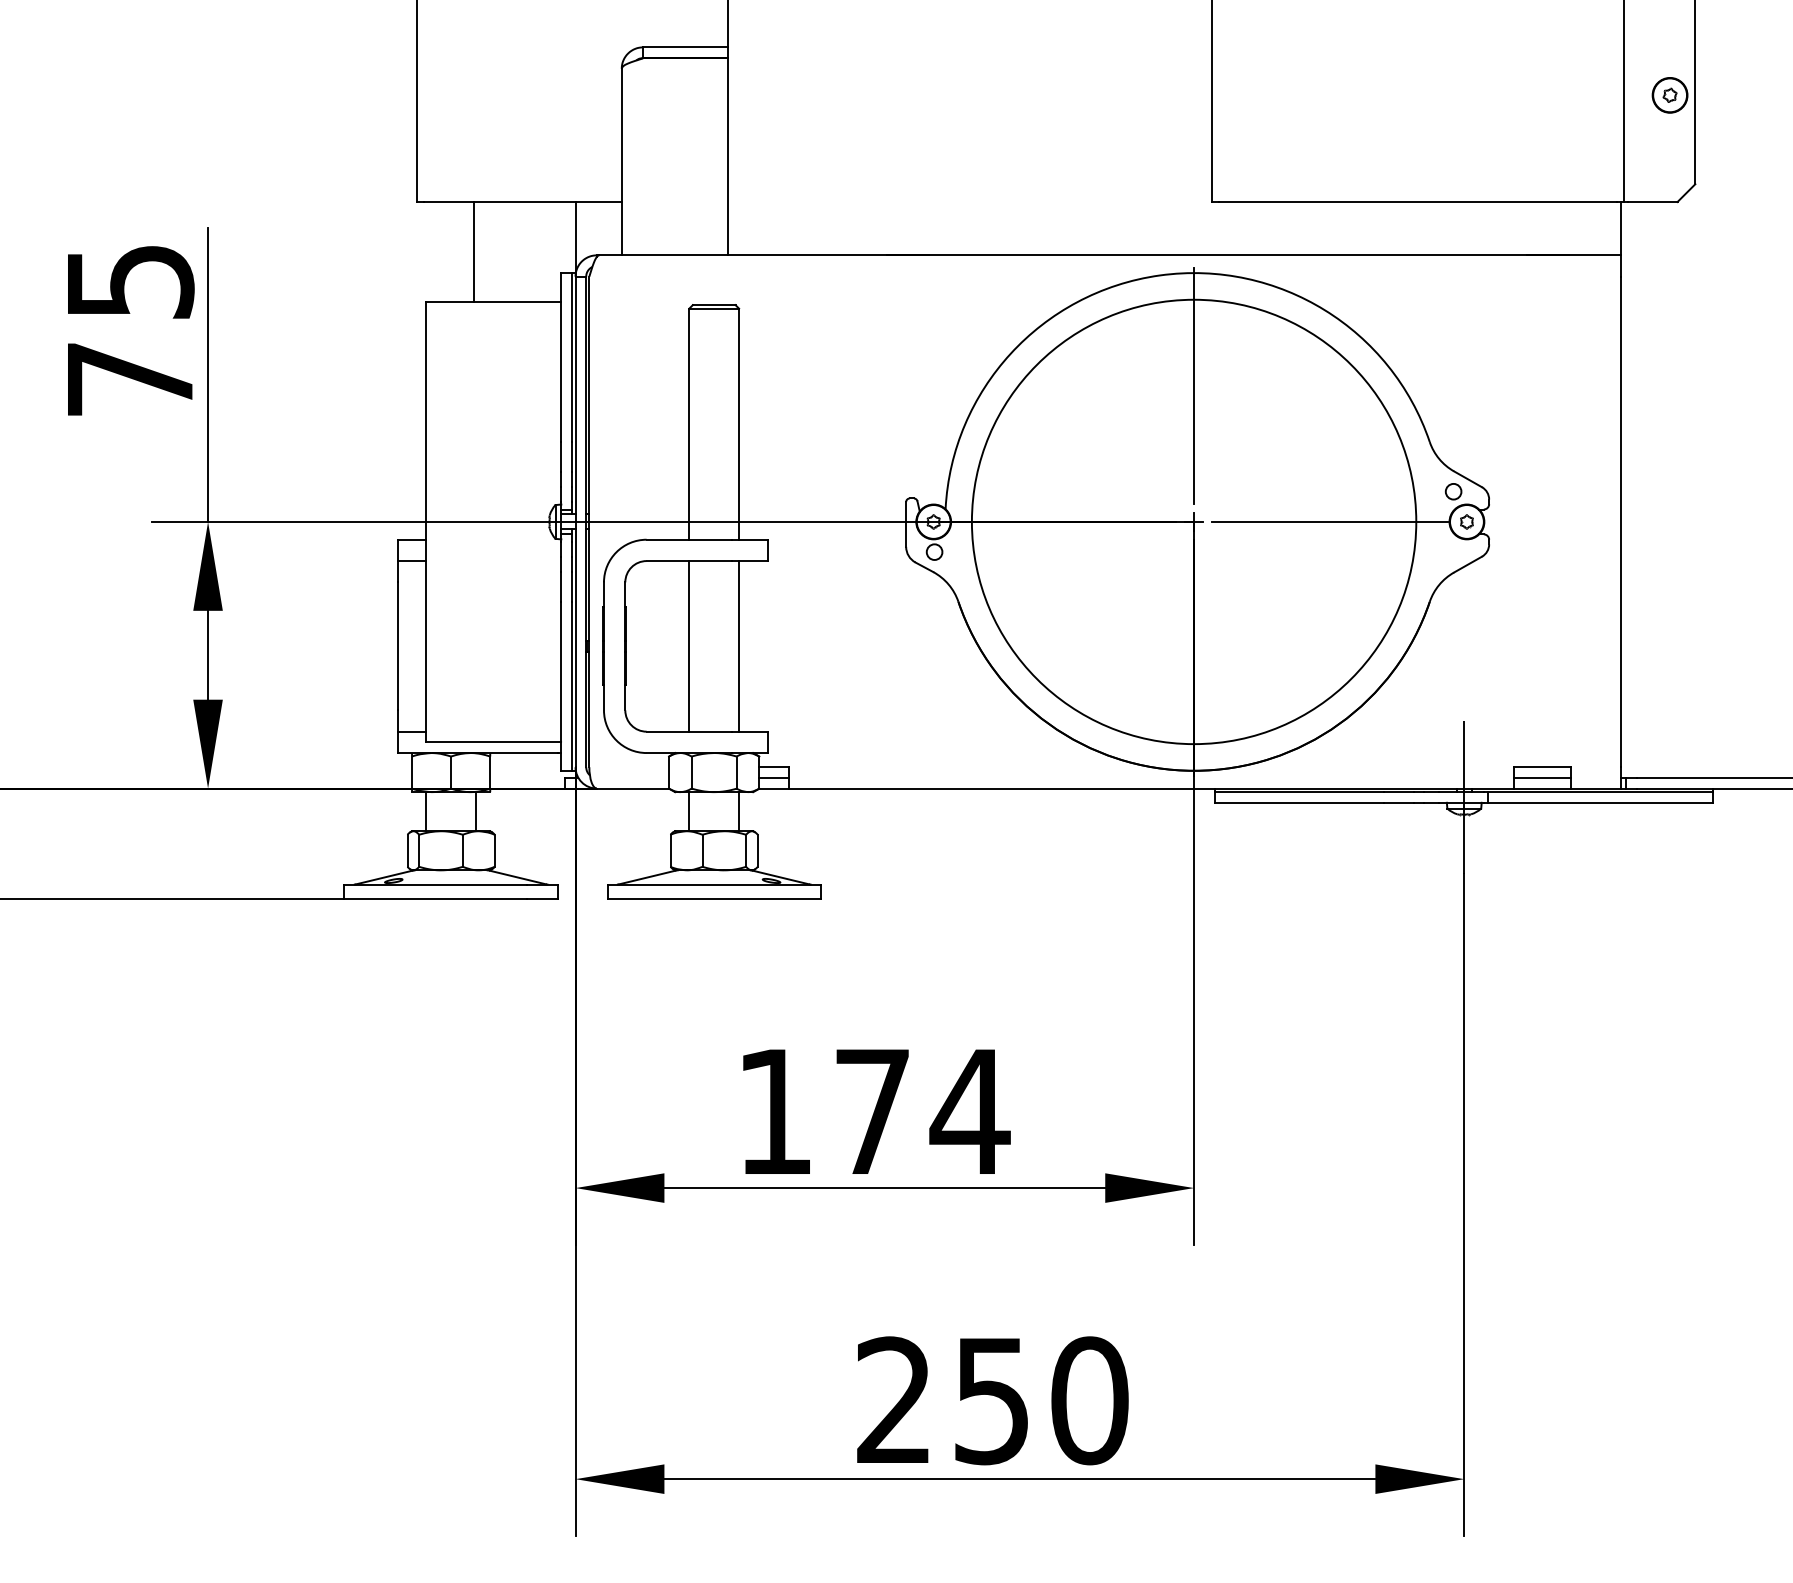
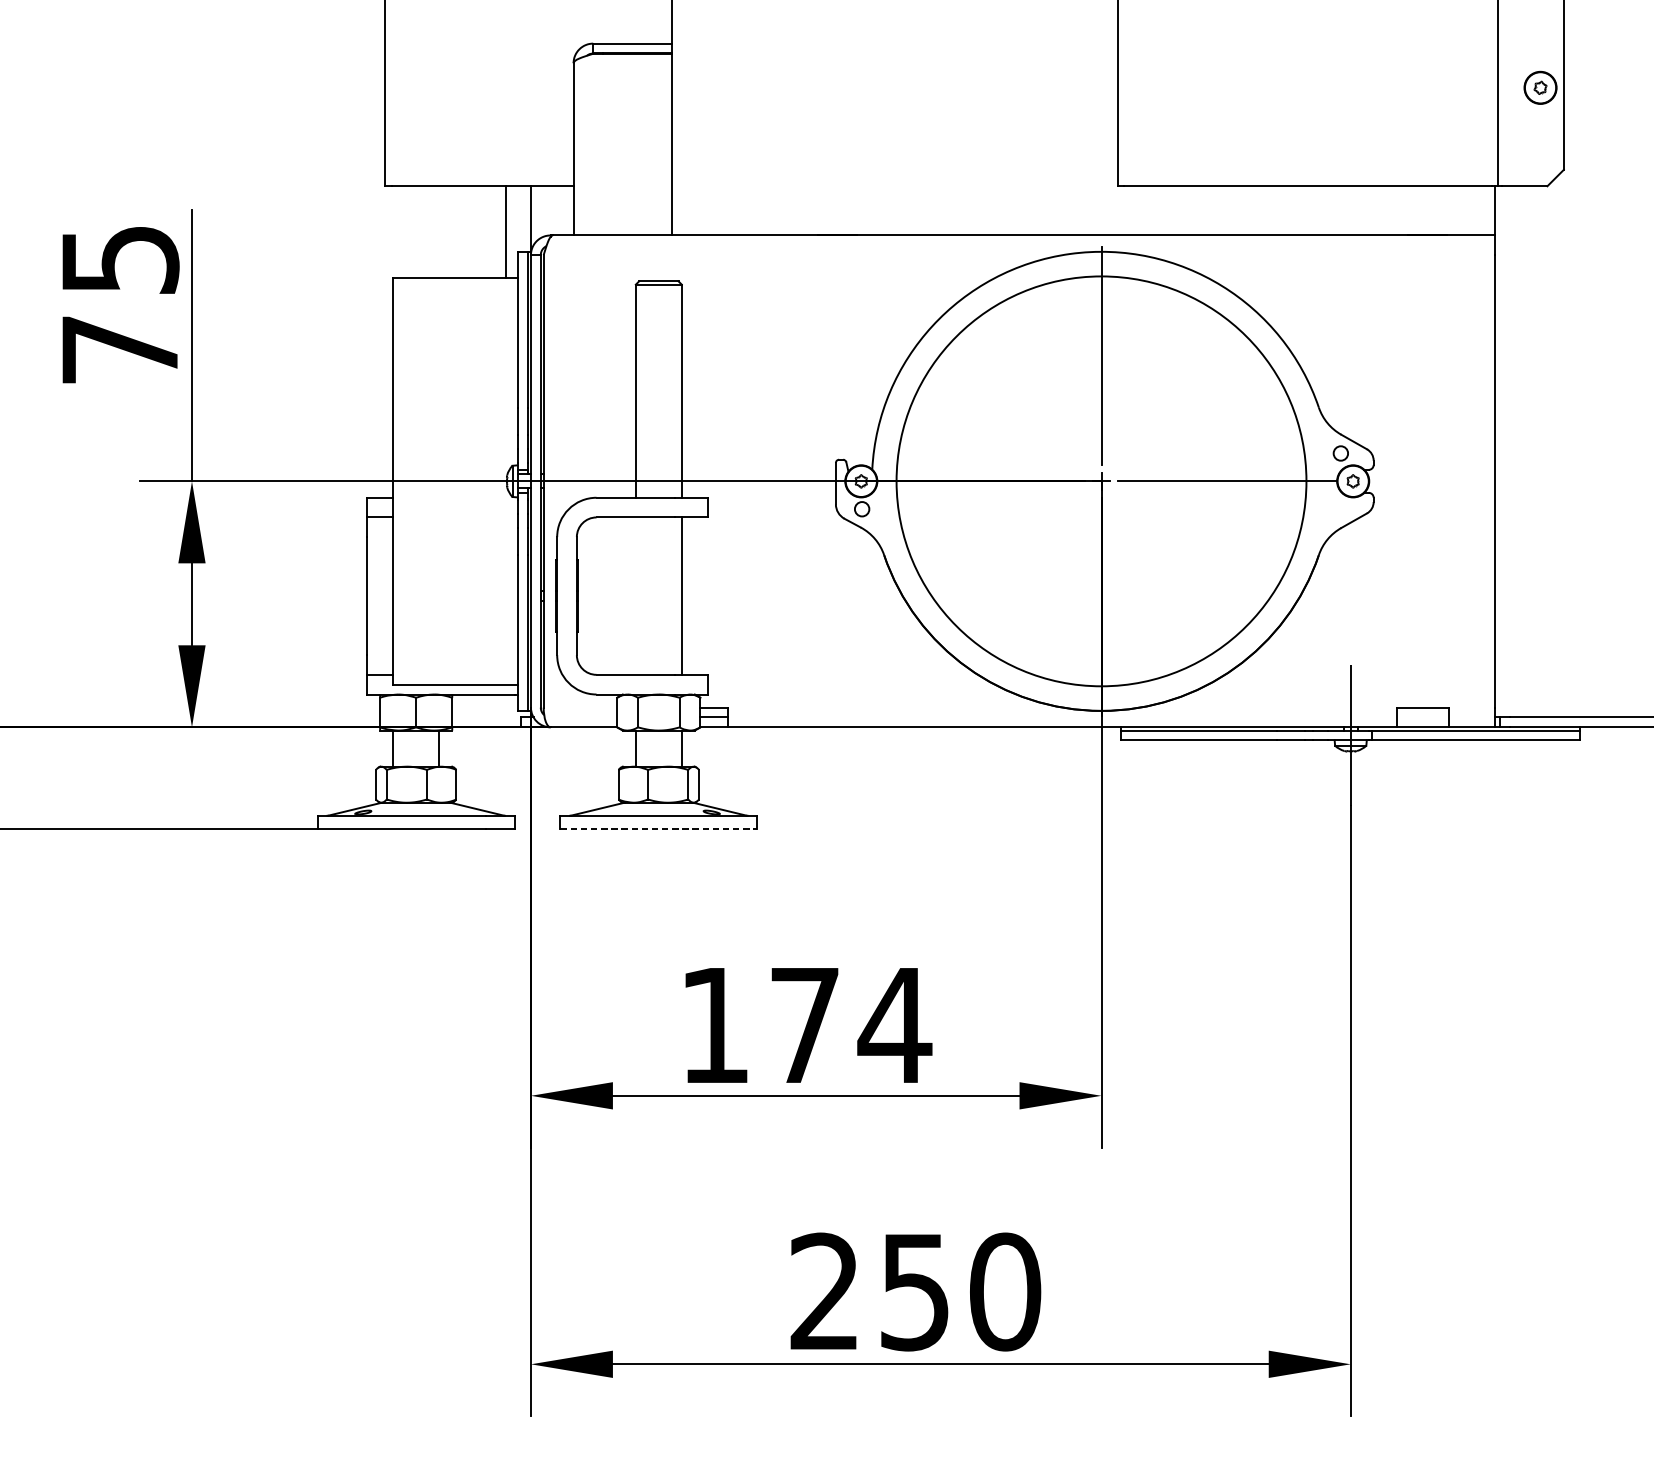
line: (474, 251) -> (506, 231), moved
line: (689, 646) -> (636, 596), removed
line: (1542, 777) -> (1422, 717), removed
line: (714, 898) -> (659, 828), solid -> dashed

